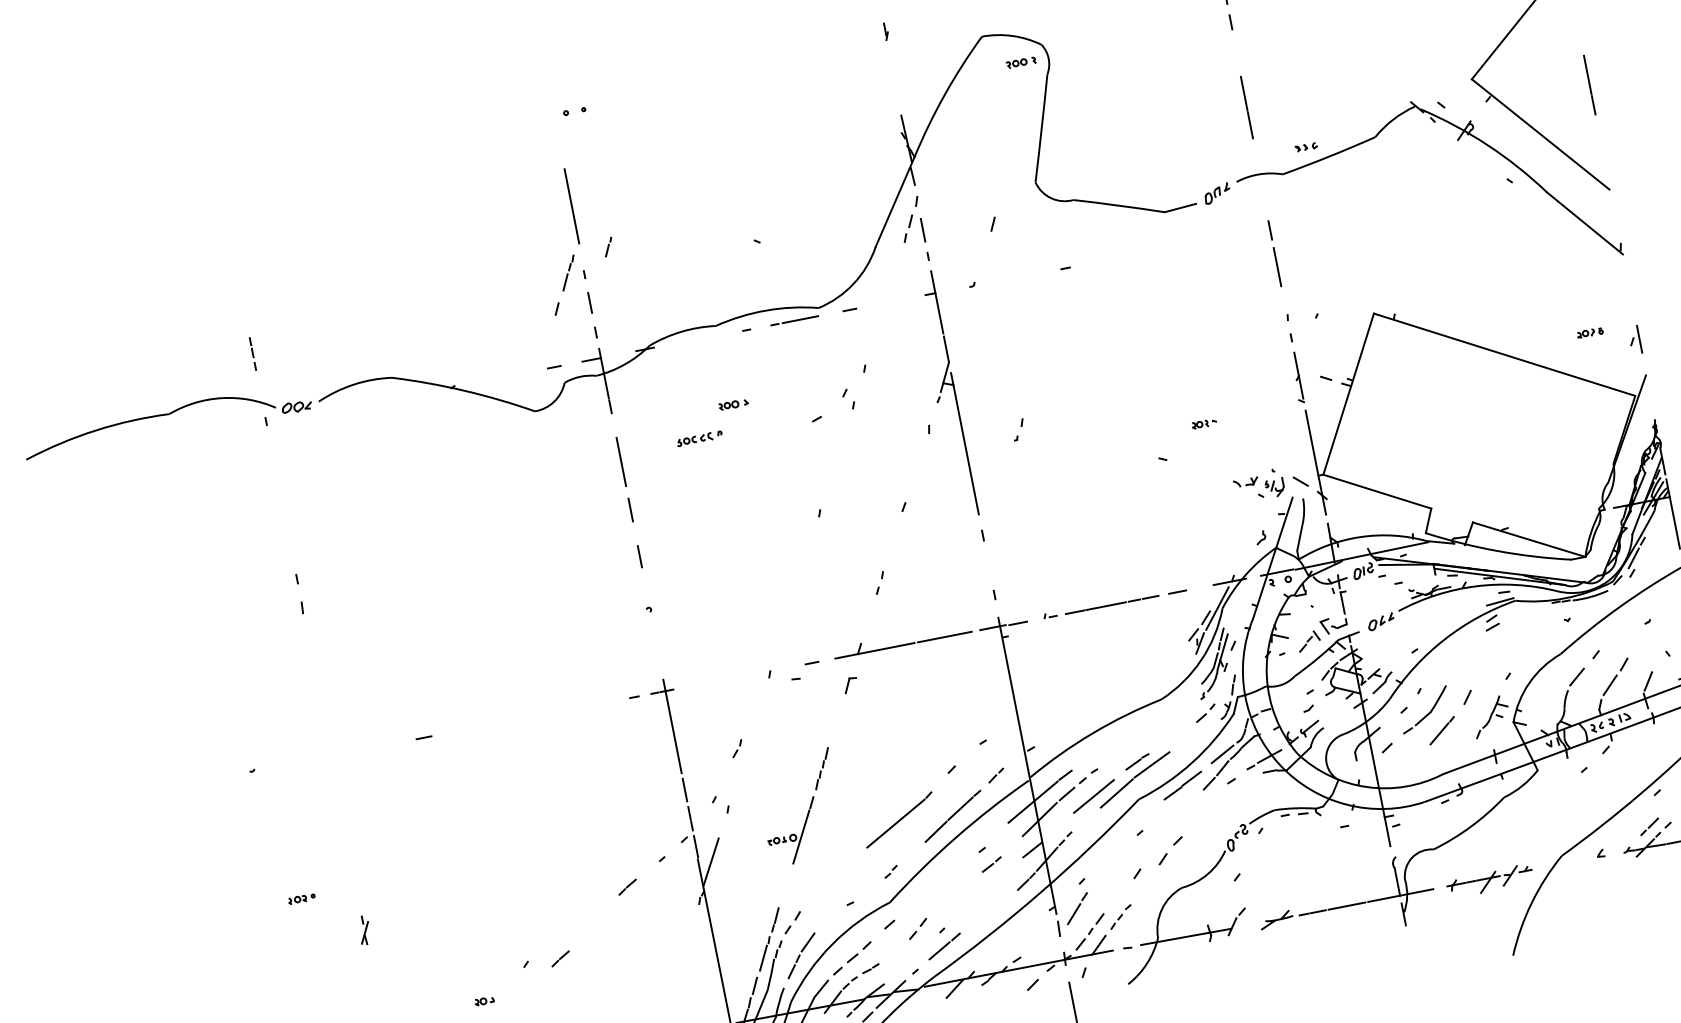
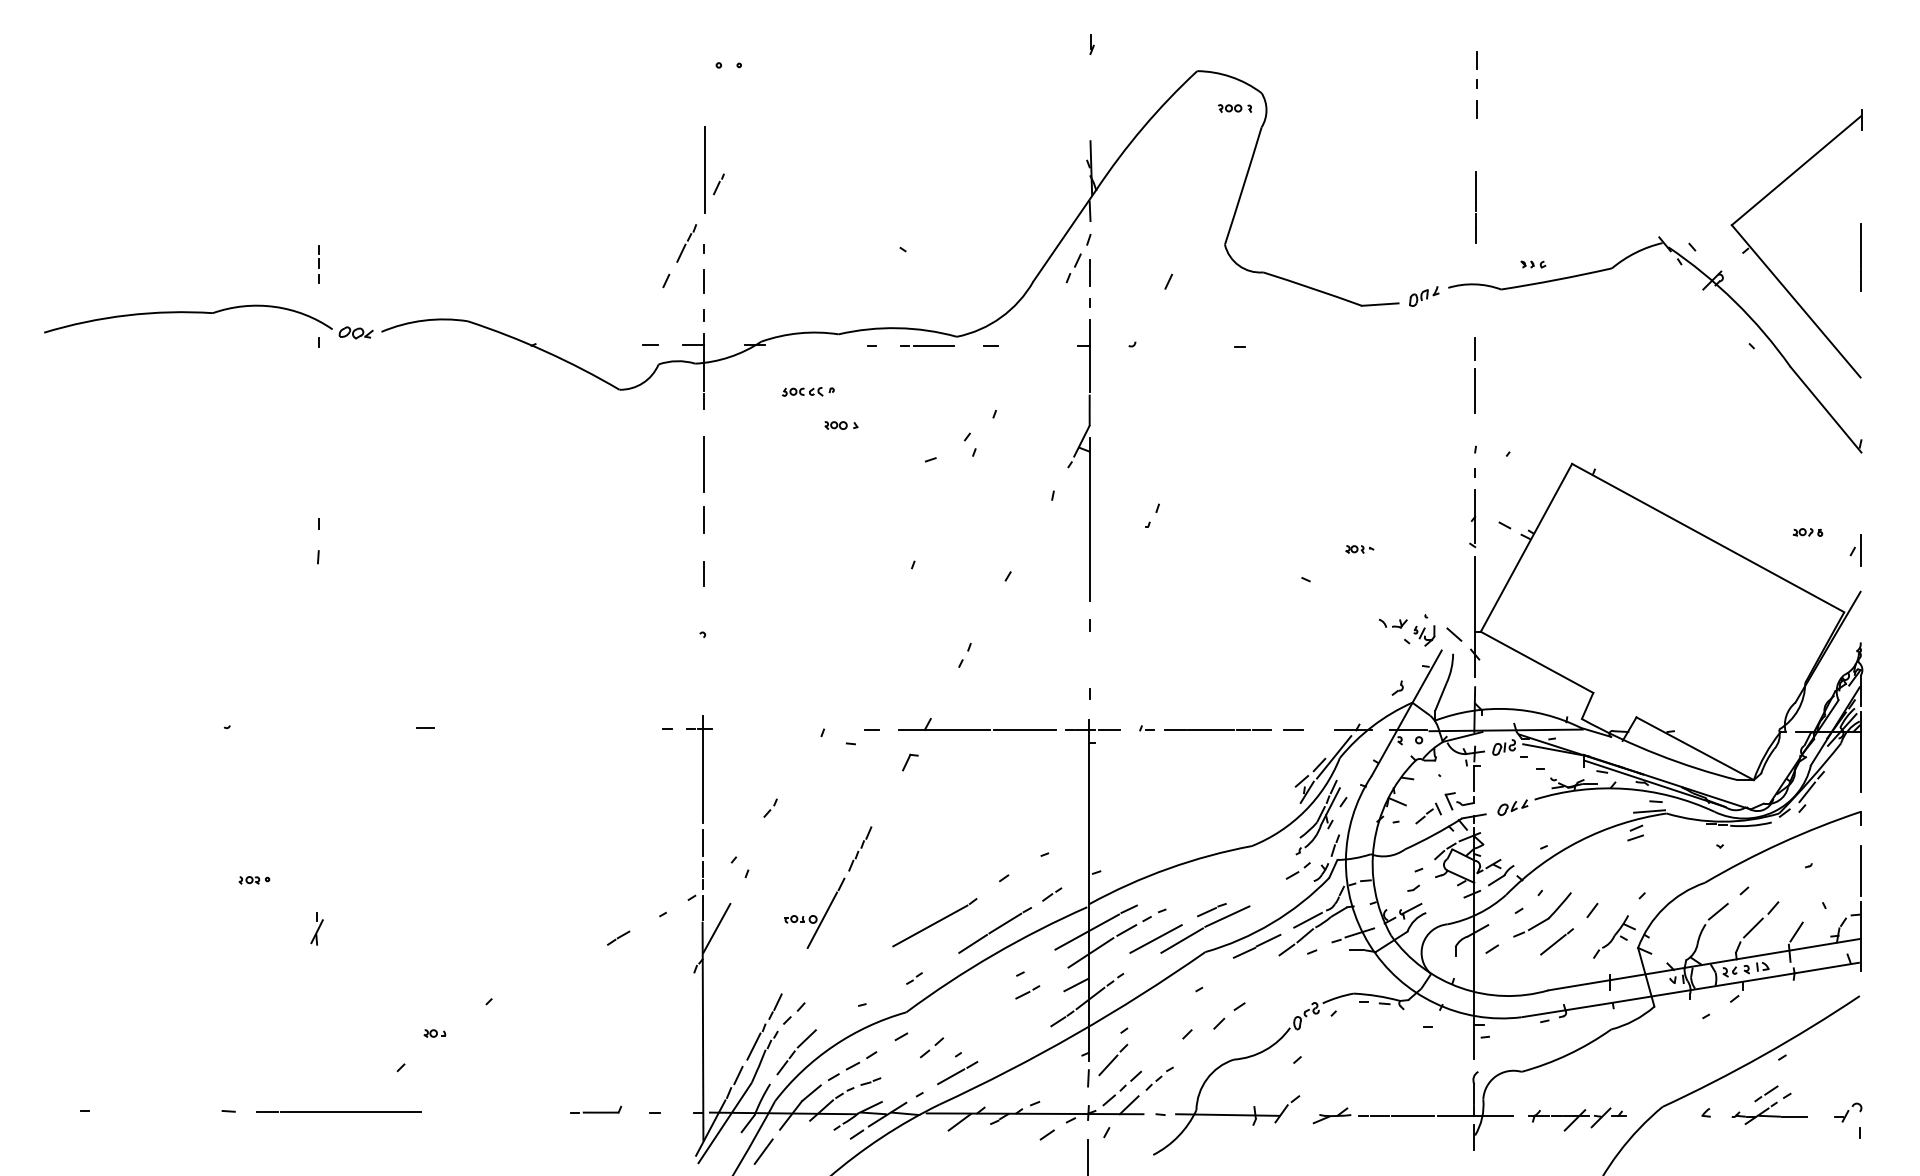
part: (608, 247) -> (718, 184), moved
part: (699, 438) -> (808, 391), moved
line: (560, 958) -> (528, 1002), removed

